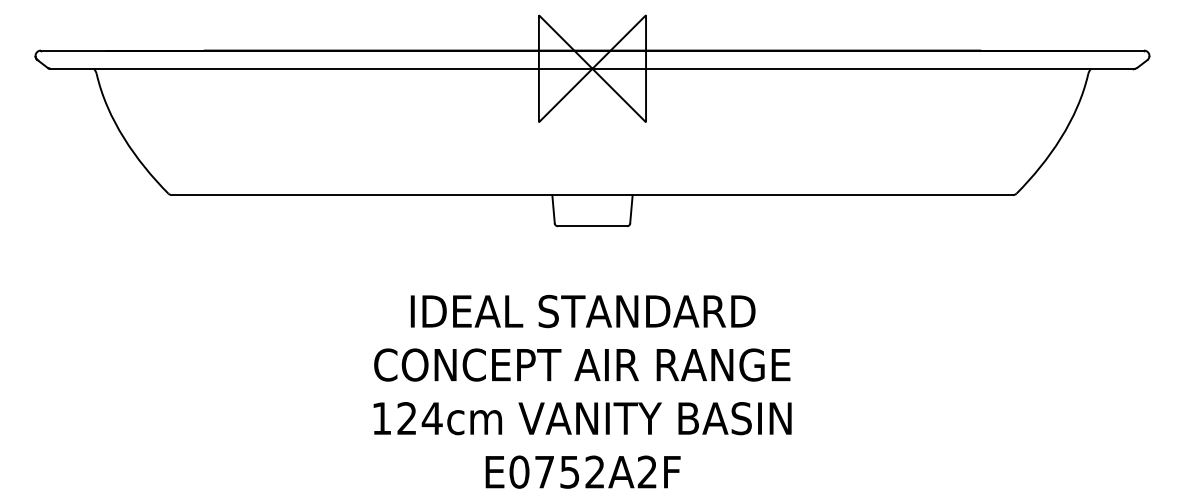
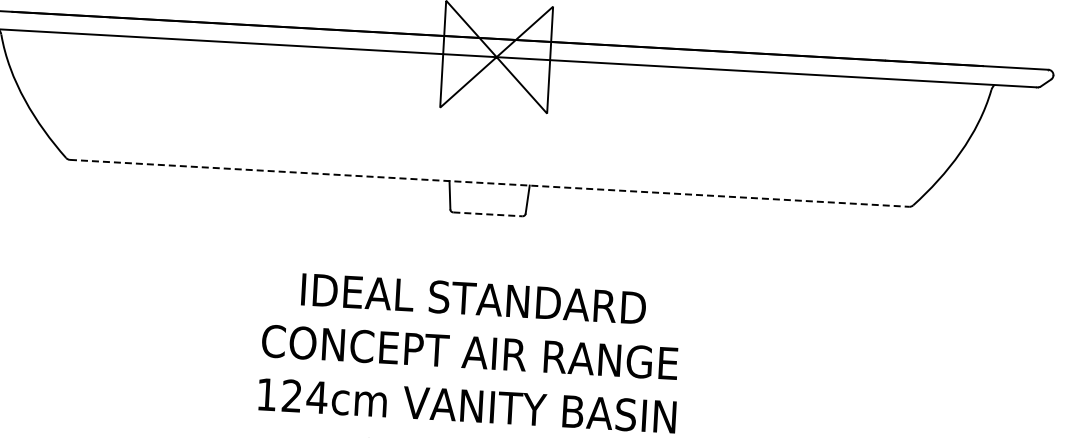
line: (592, 195) -> (489, 183), solid -> dashed
line: (592, 226) -> (487, 214), solid -> dashed

